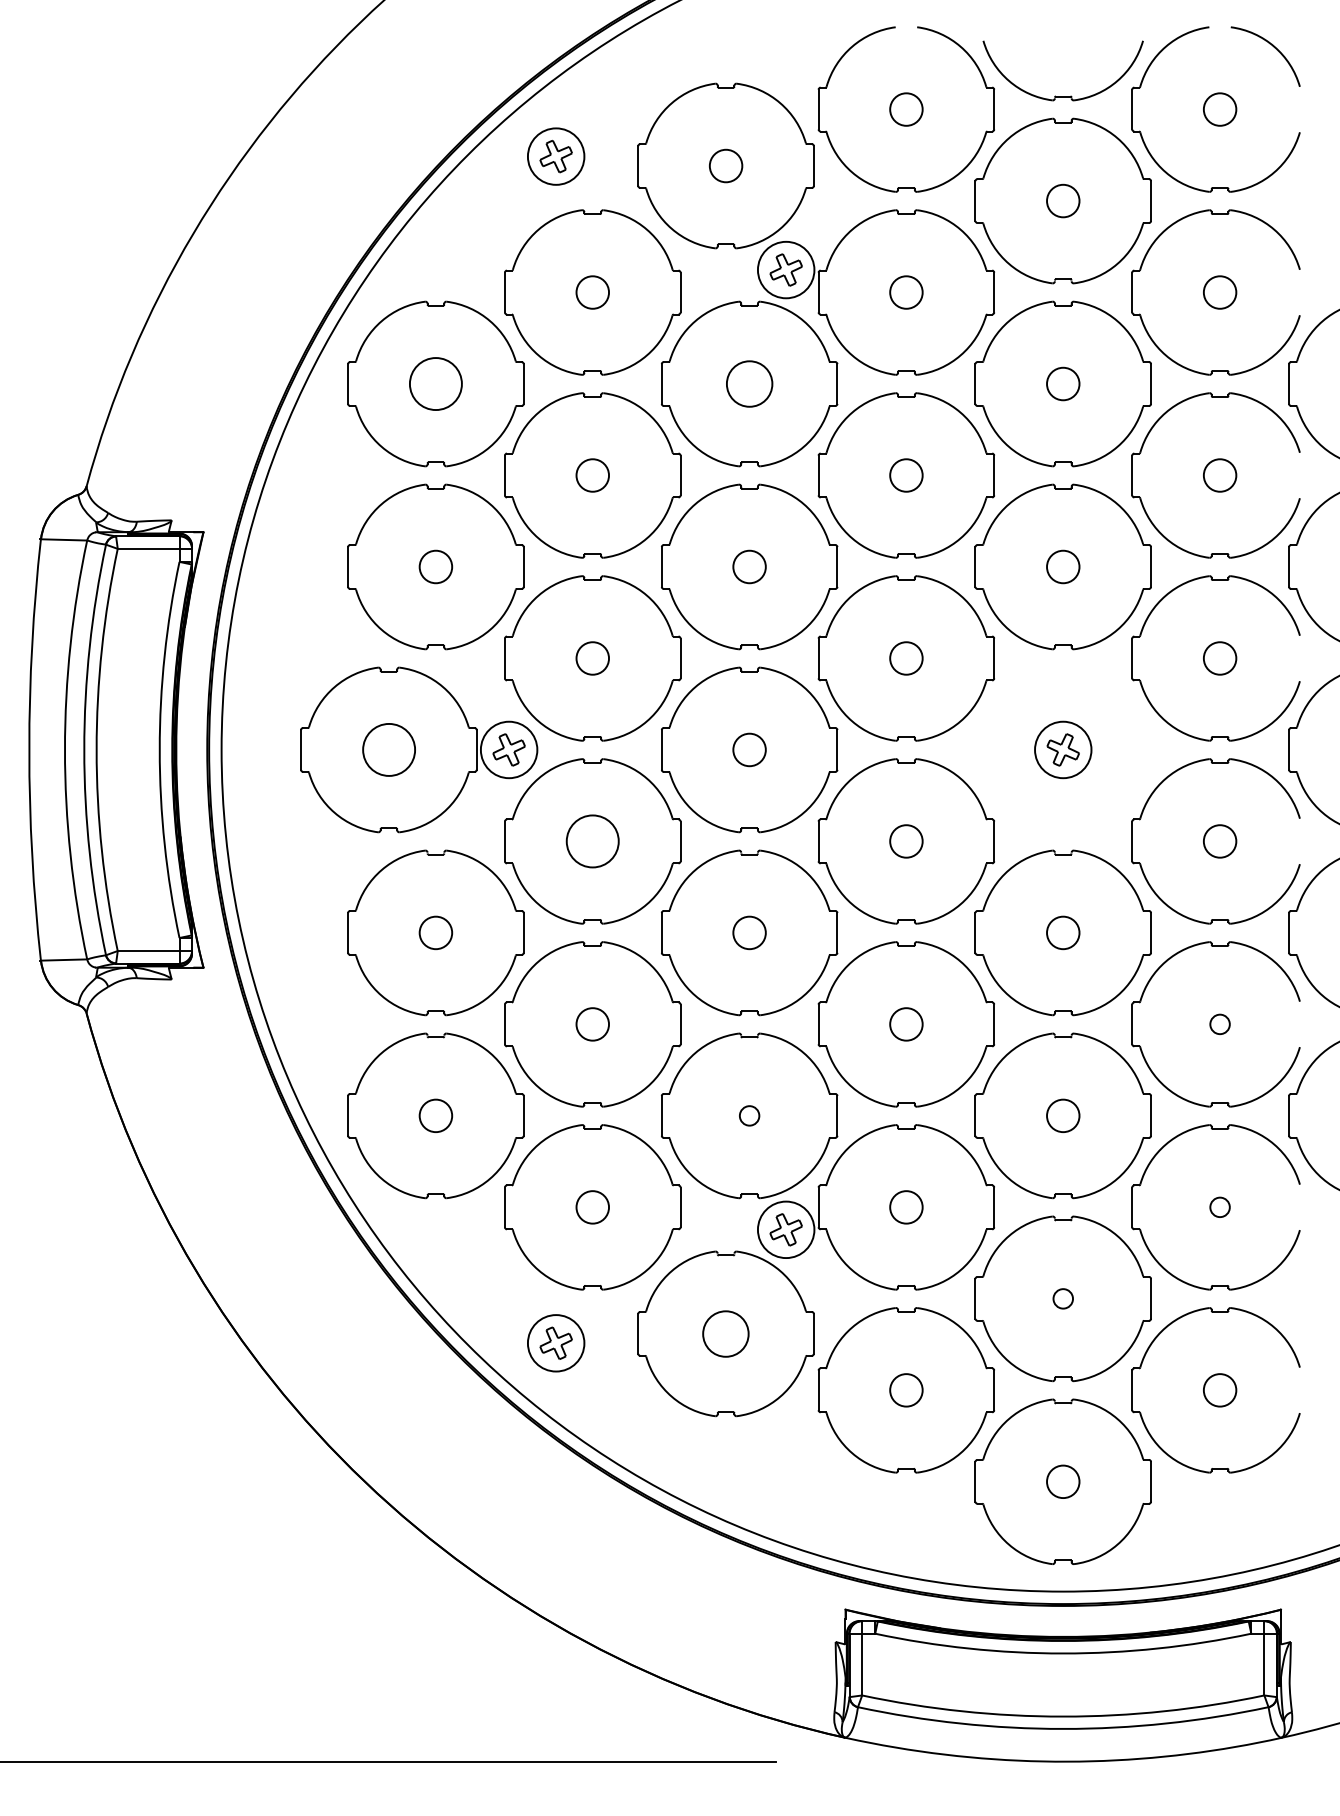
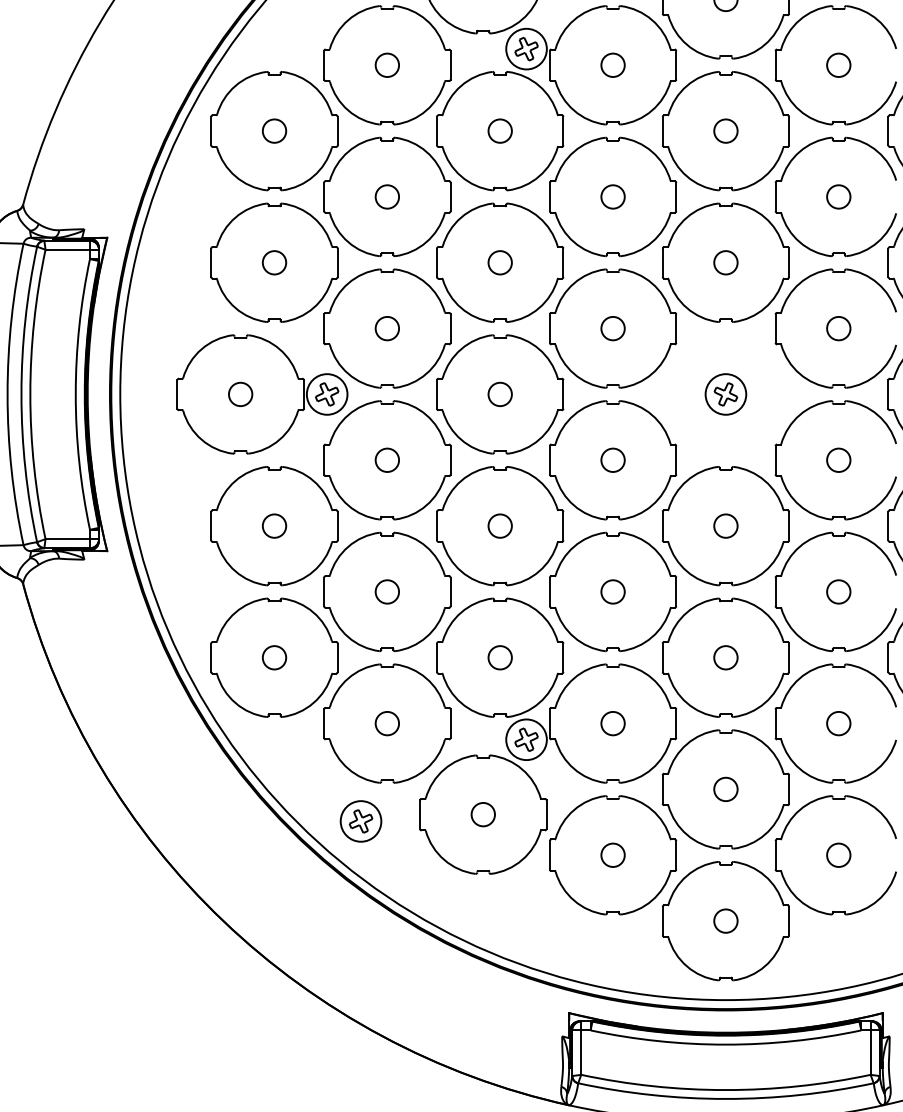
circle: (435, 383) -> (274, 130), size x0.62
circle: (749, 383) -> (500, 130), size x0.71
circle: (388, 749) -> (240, 394), size x0.62
circle: (592, 841) -> (387, 460), size x0.62
circle: (1219, 1024) -> (838, 592), size x1.67
circle: (749, 1115) -> (500, 657), size x1.67
circle: (1219, 1207) -> (838, 723), size x1.67
circle: (1063, 1298) -> (726, 789), size x1.67
circle: (726, 1333) -> (483, 814), size x0.71

